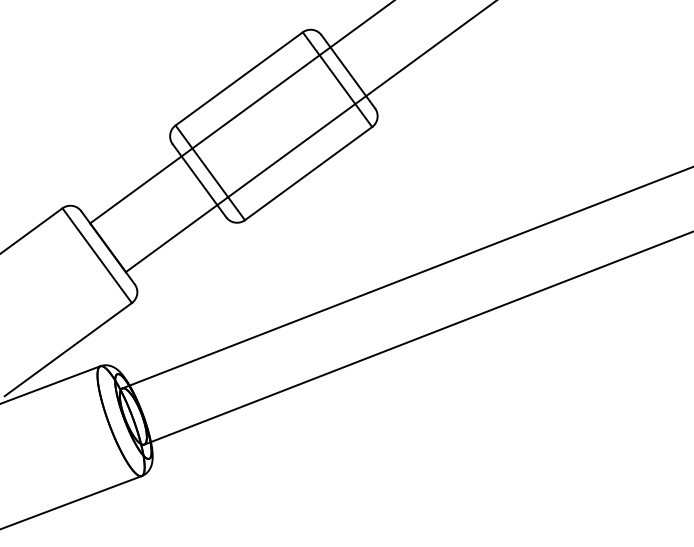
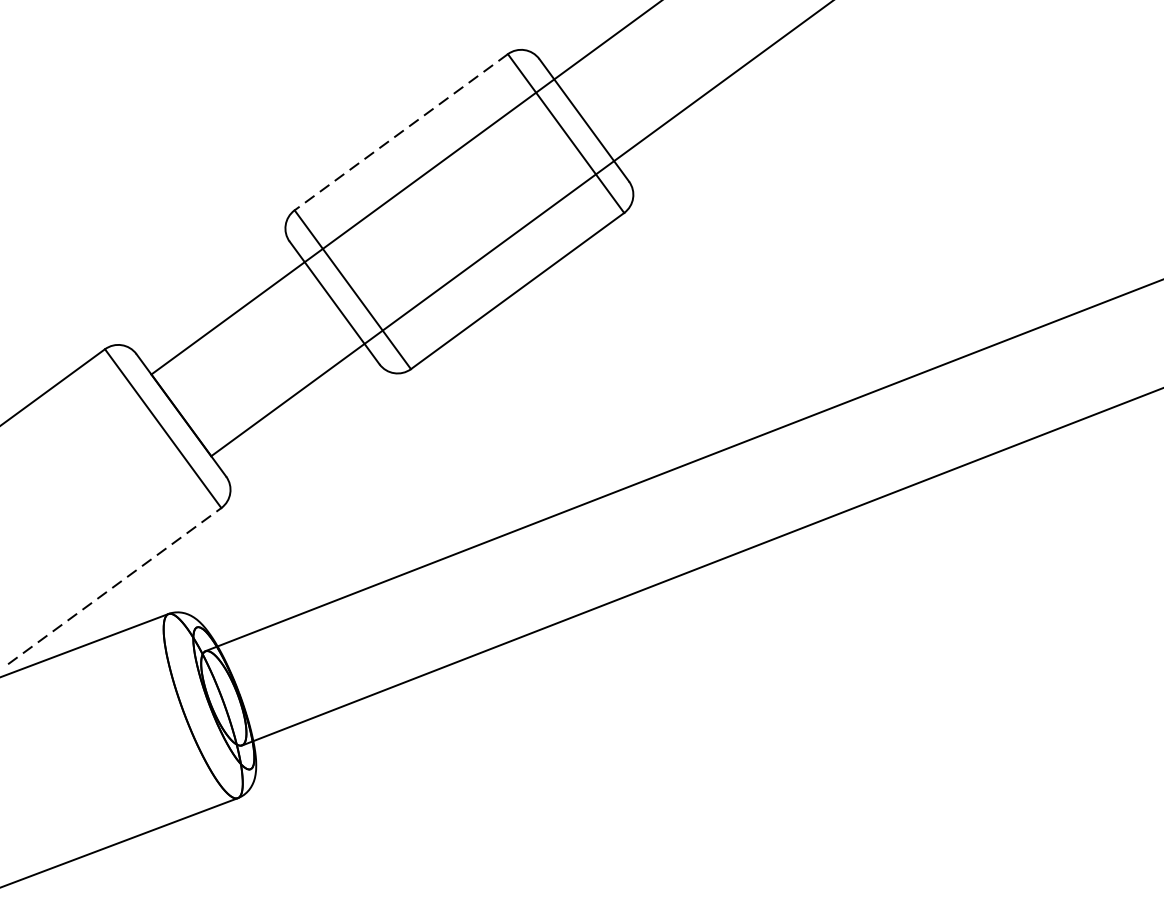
line: (239, 78) -> (401, 131), solid -> dashed
line: (68, 349) -> (115, 585), solid -> dashed

